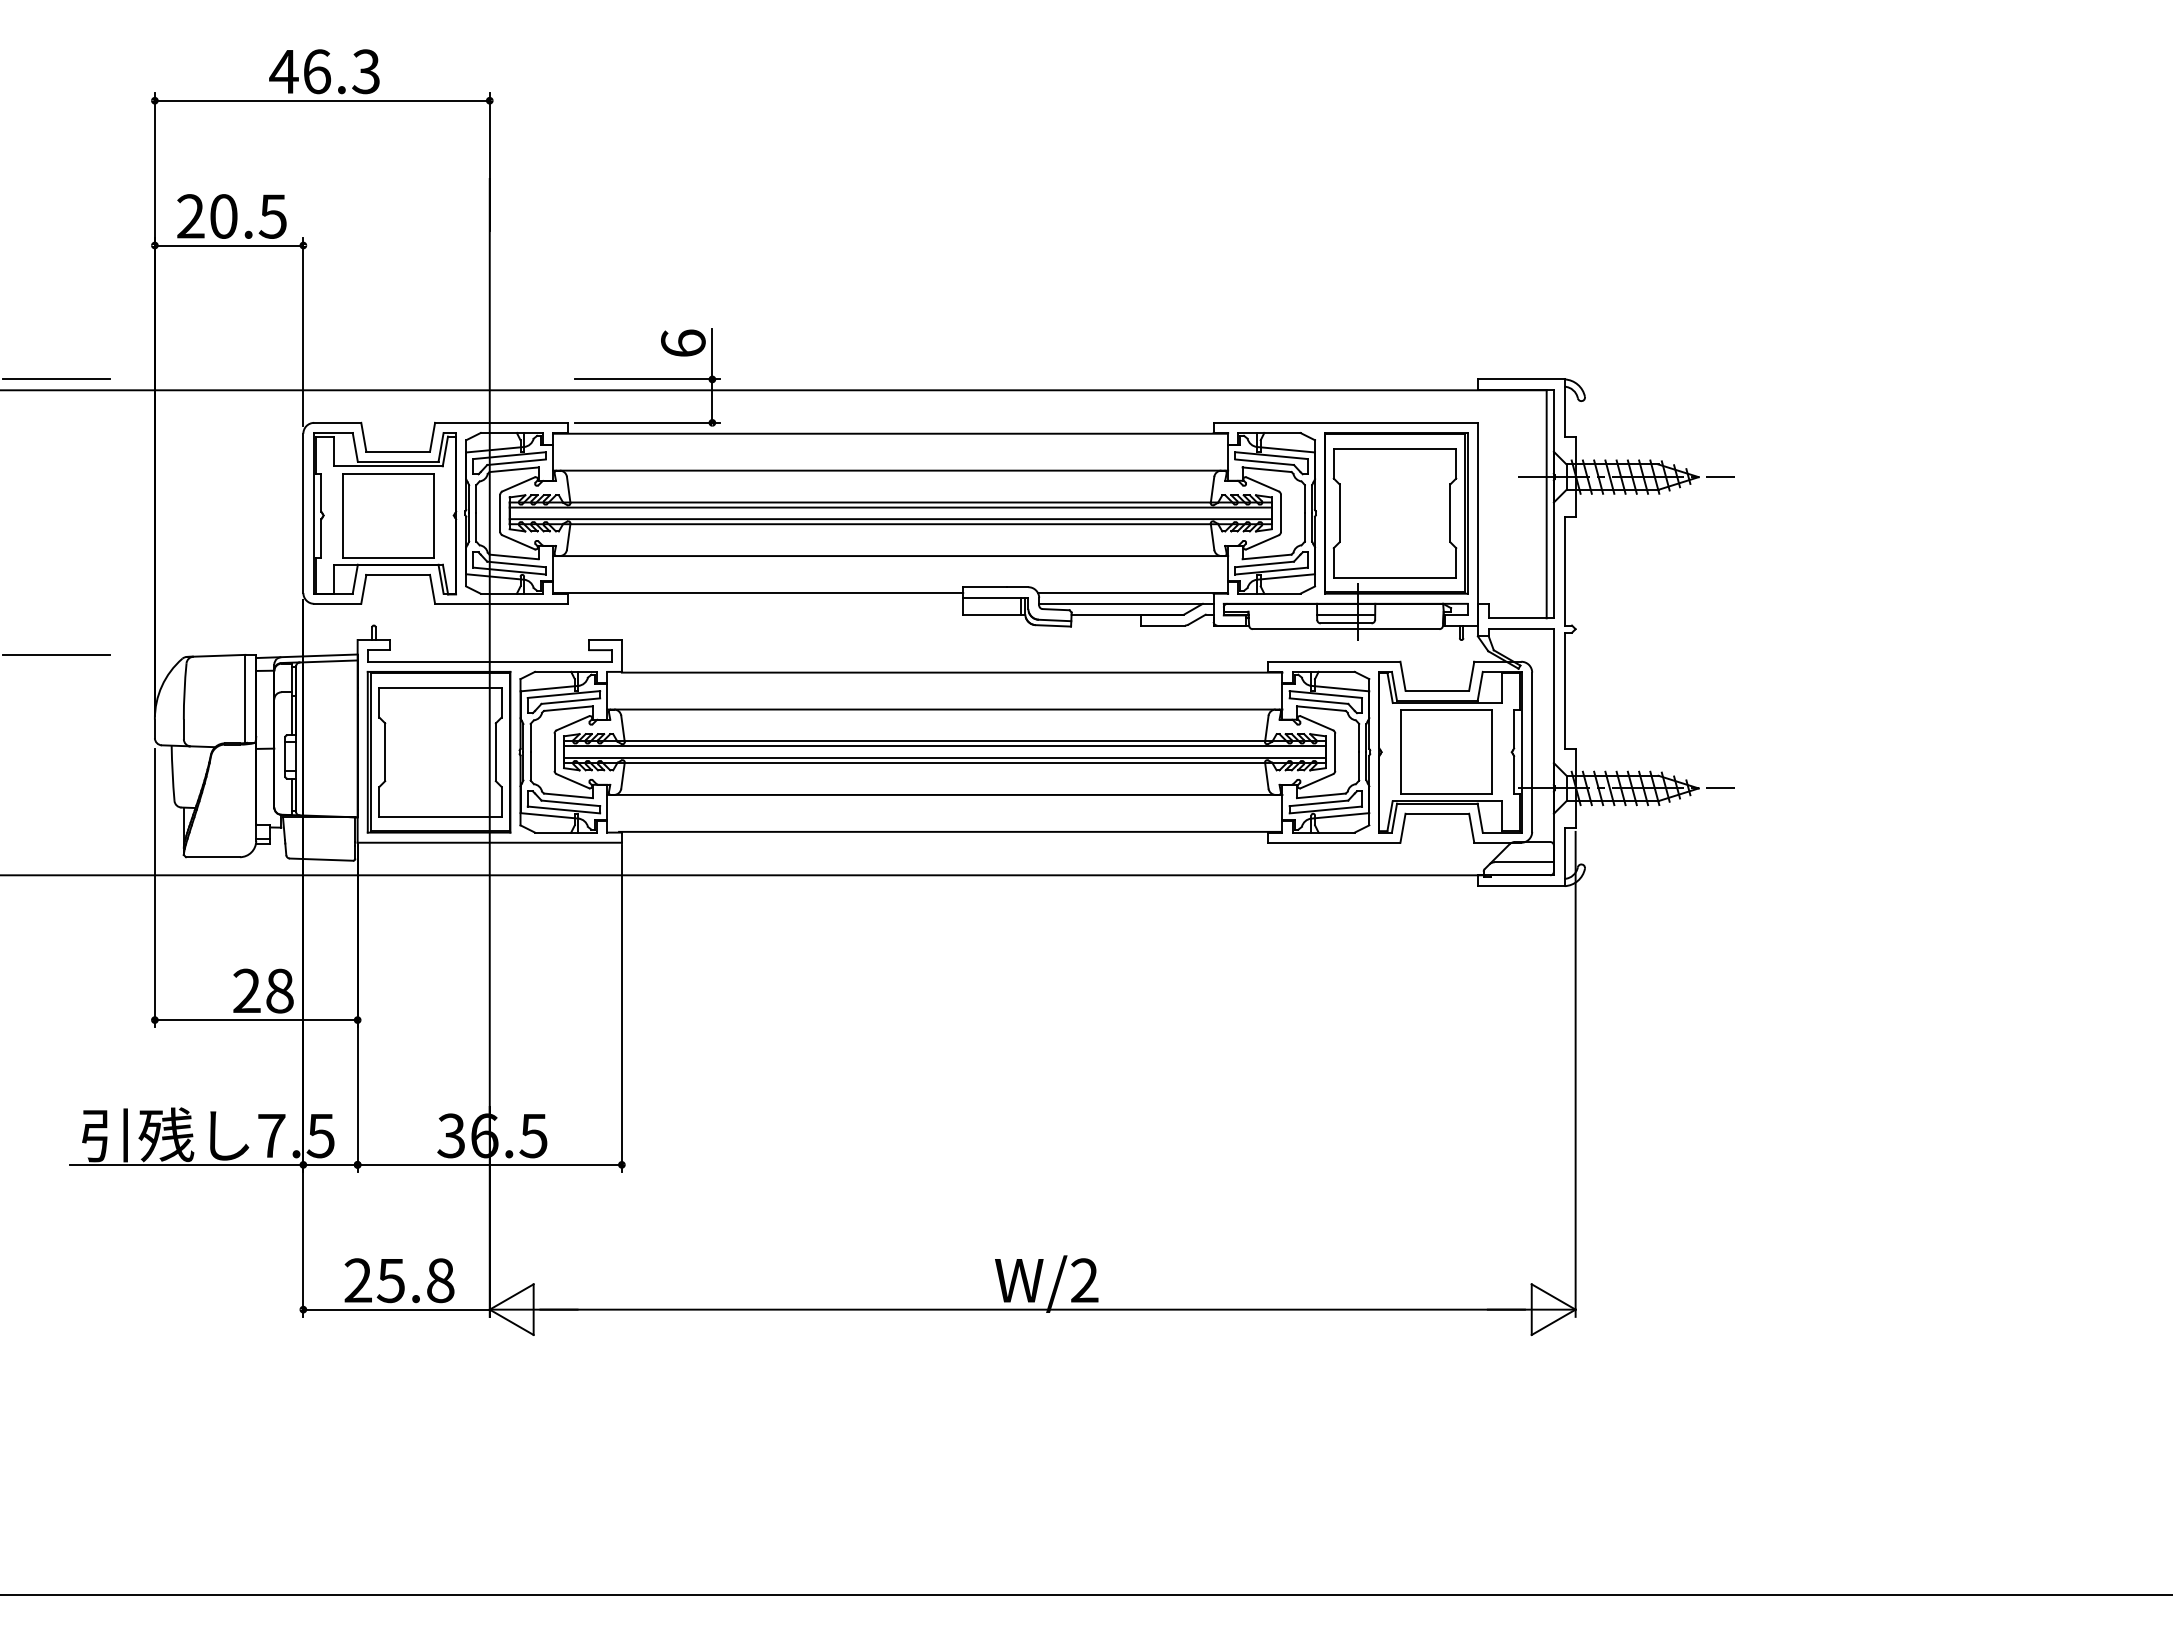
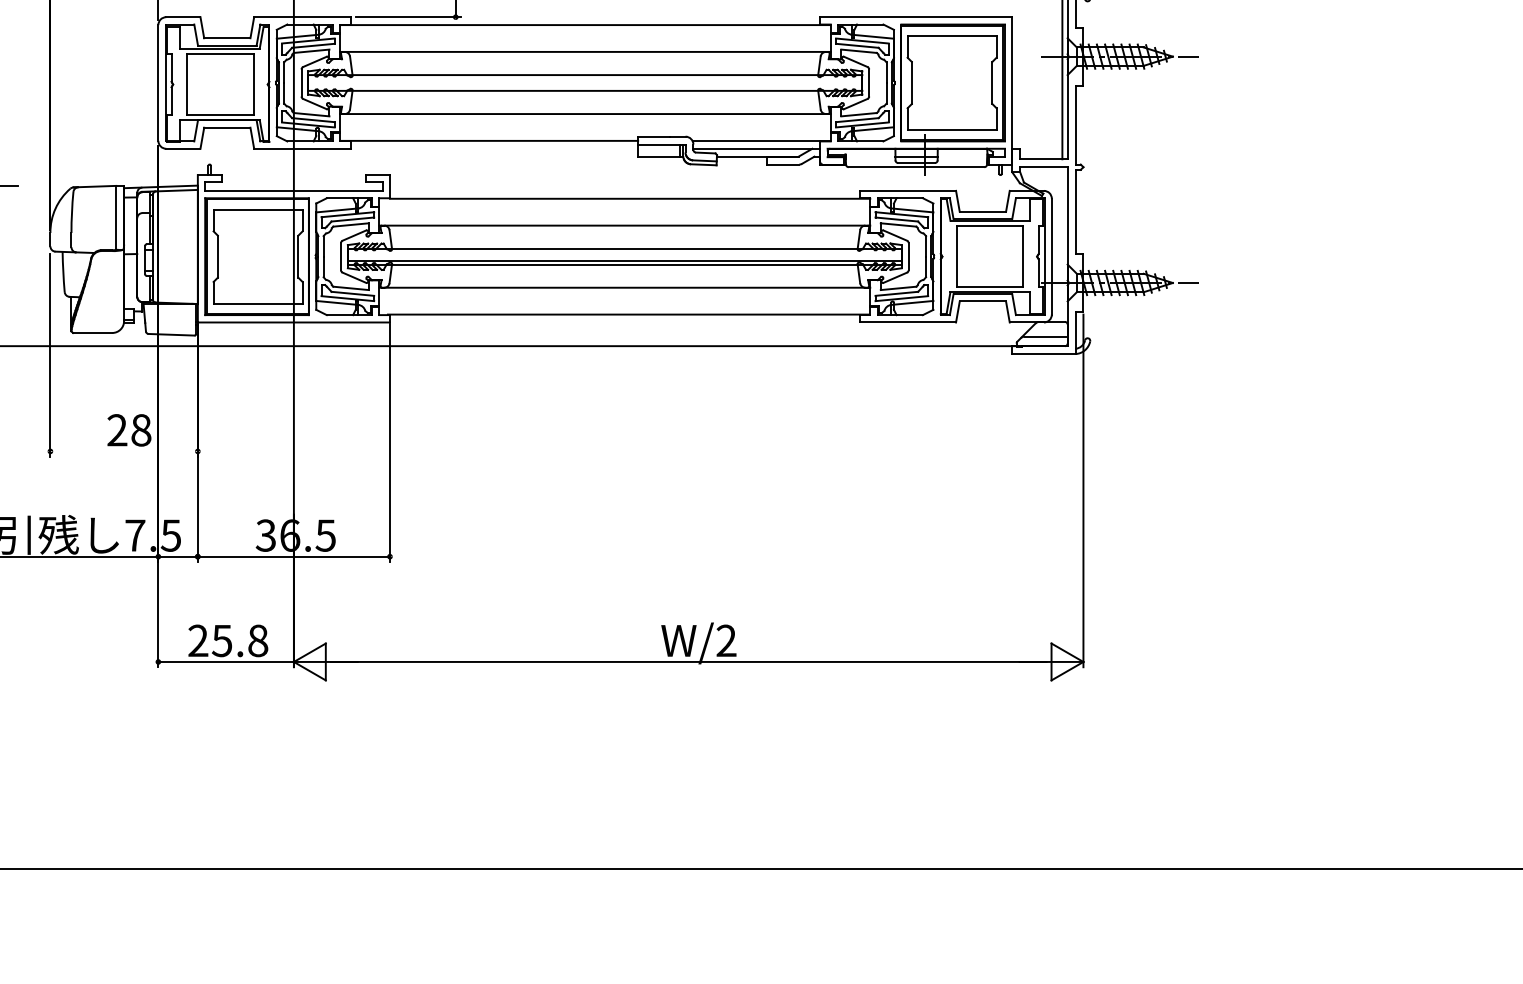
line: (890, 507) -> (585, 78), removed
line: (890, 519) -> (585, 87), removed
line: (944, 746) -> (624, 252), removed
line: (255, 1020) -> (123, 451), removed

